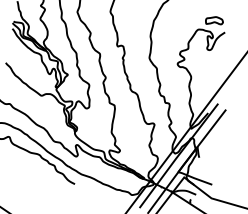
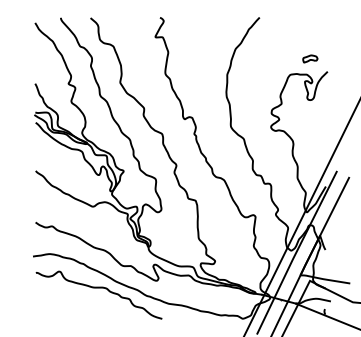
part: (214, 20) -> (310, 58), size x0.6

